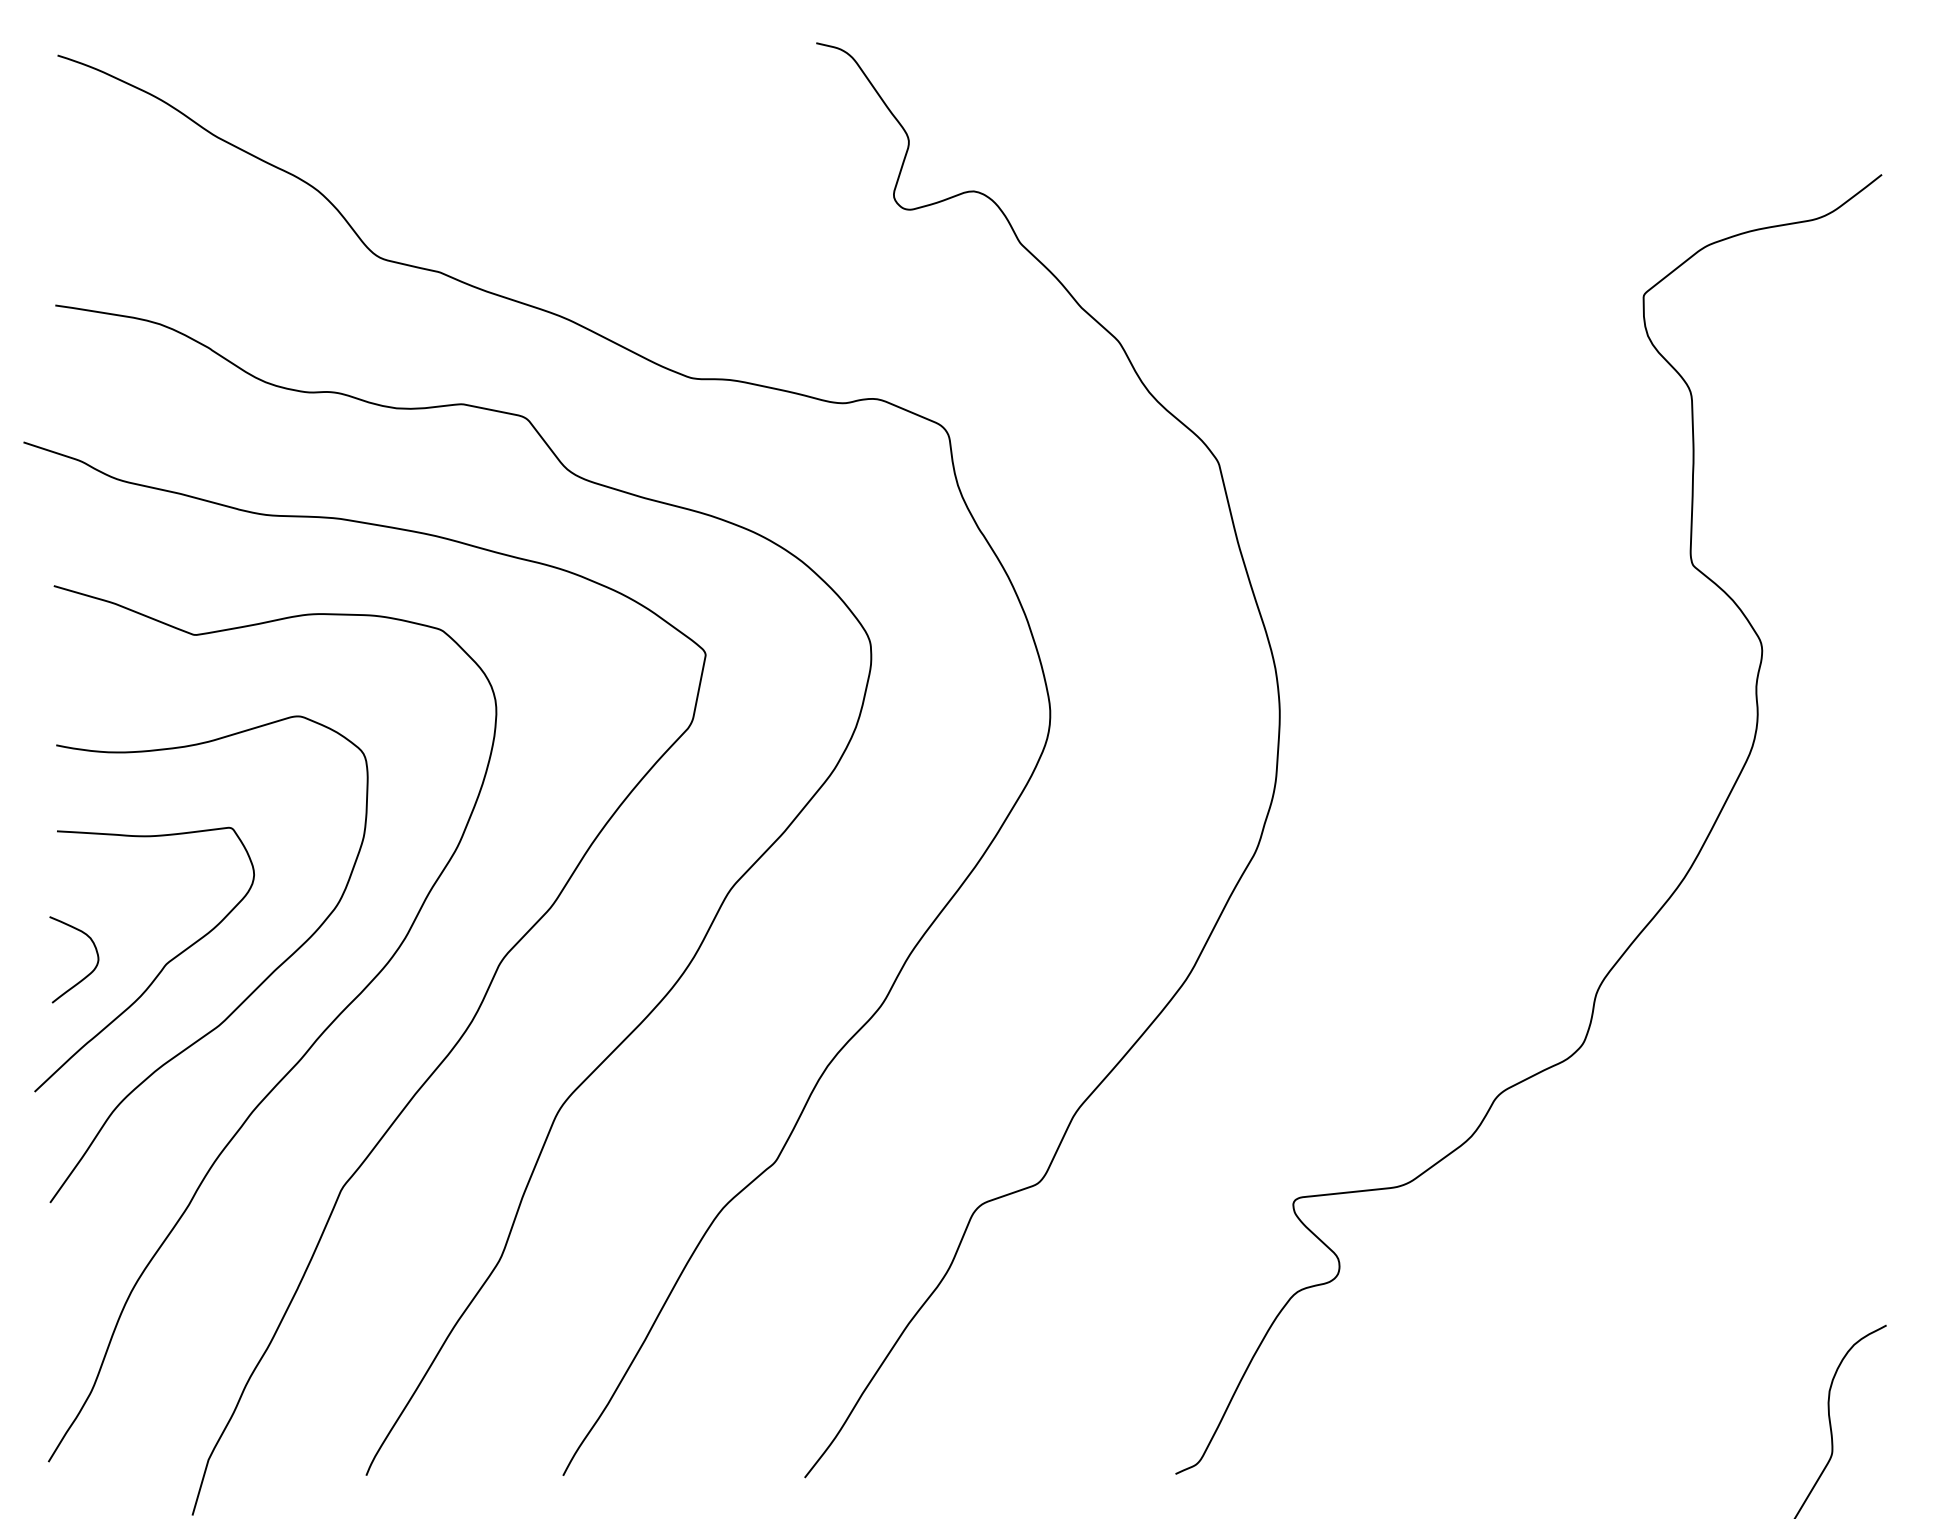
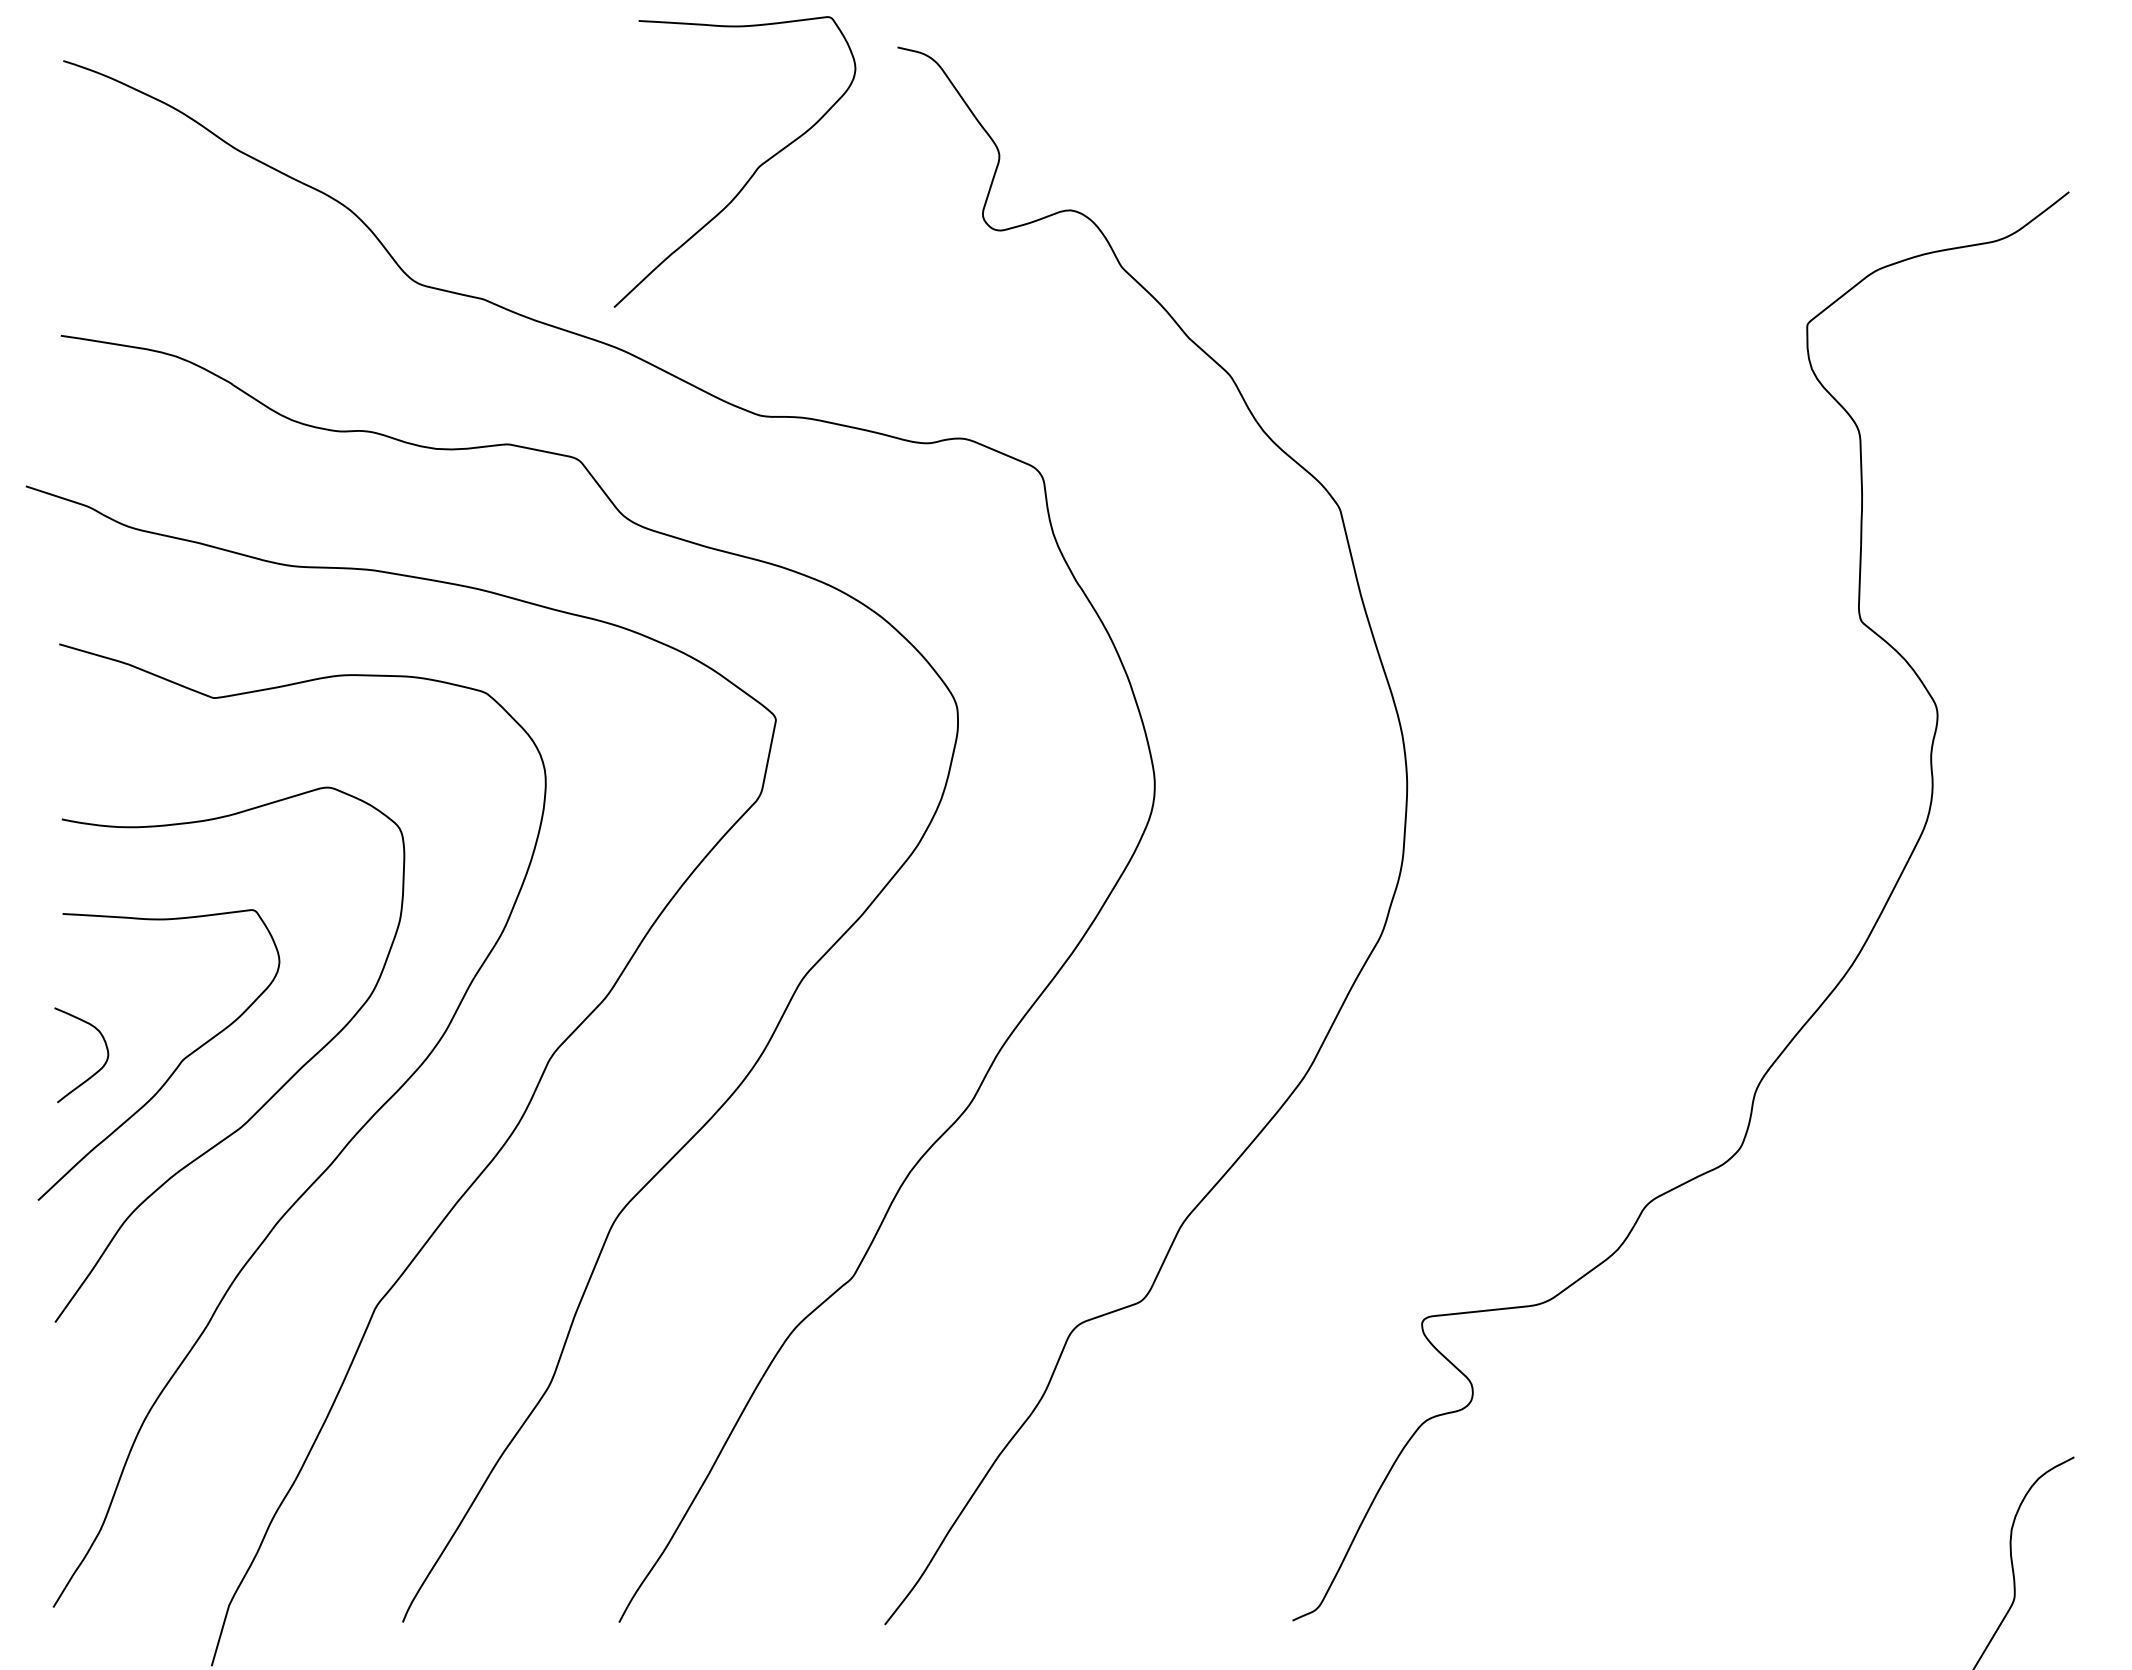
curve: (682, 160) -> (750, 176), added

